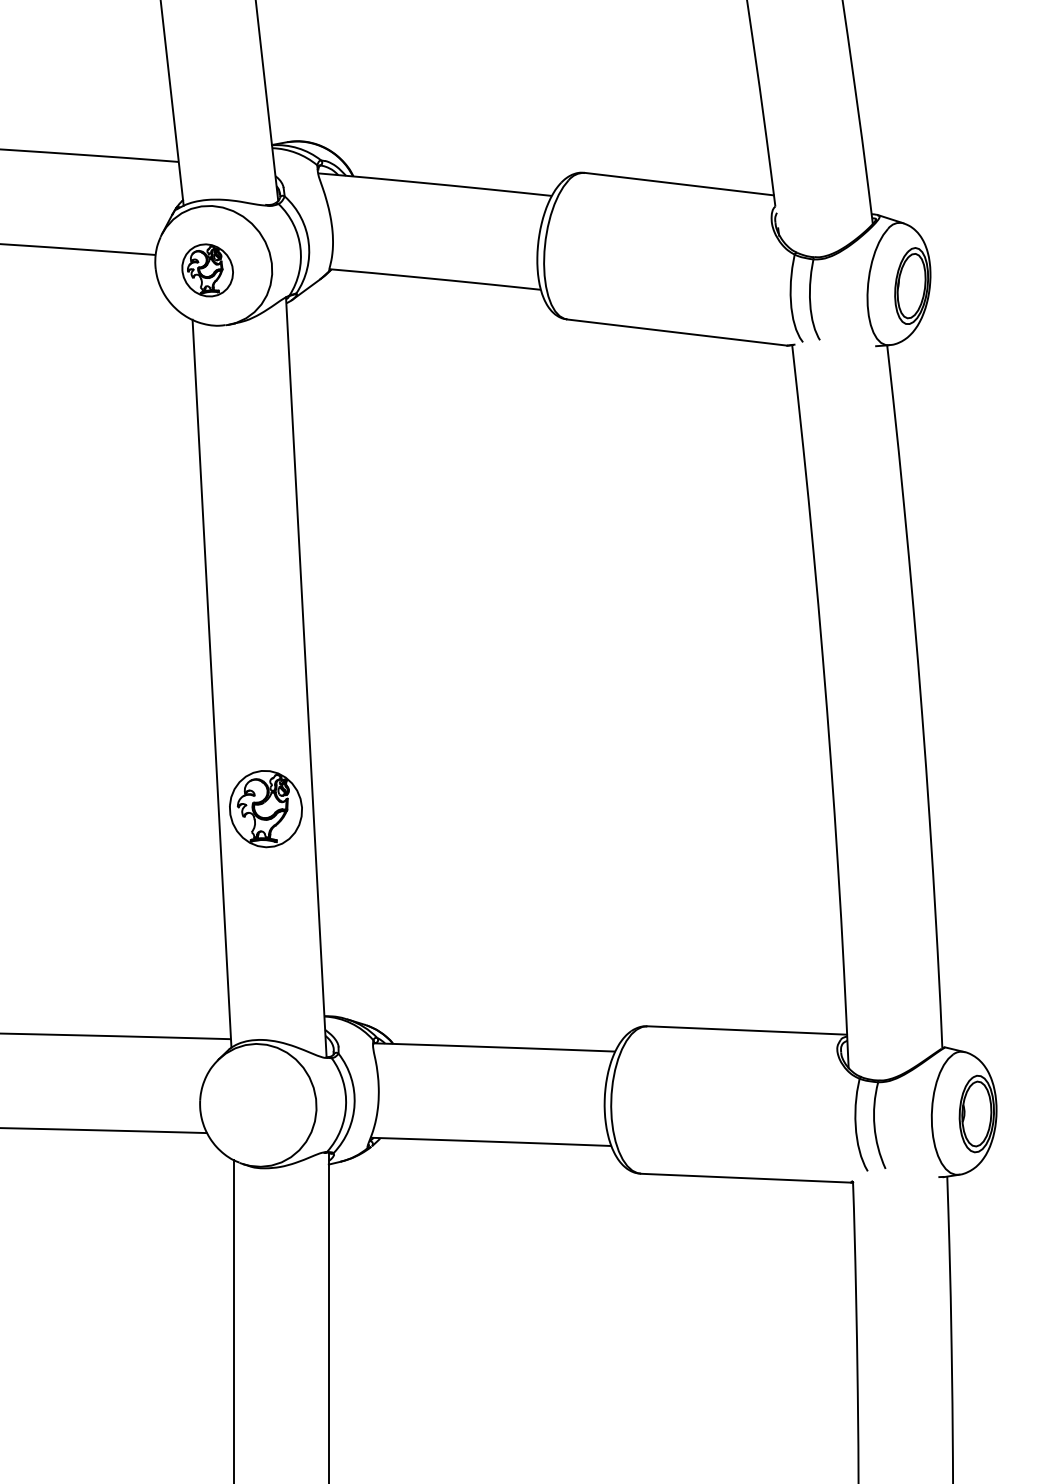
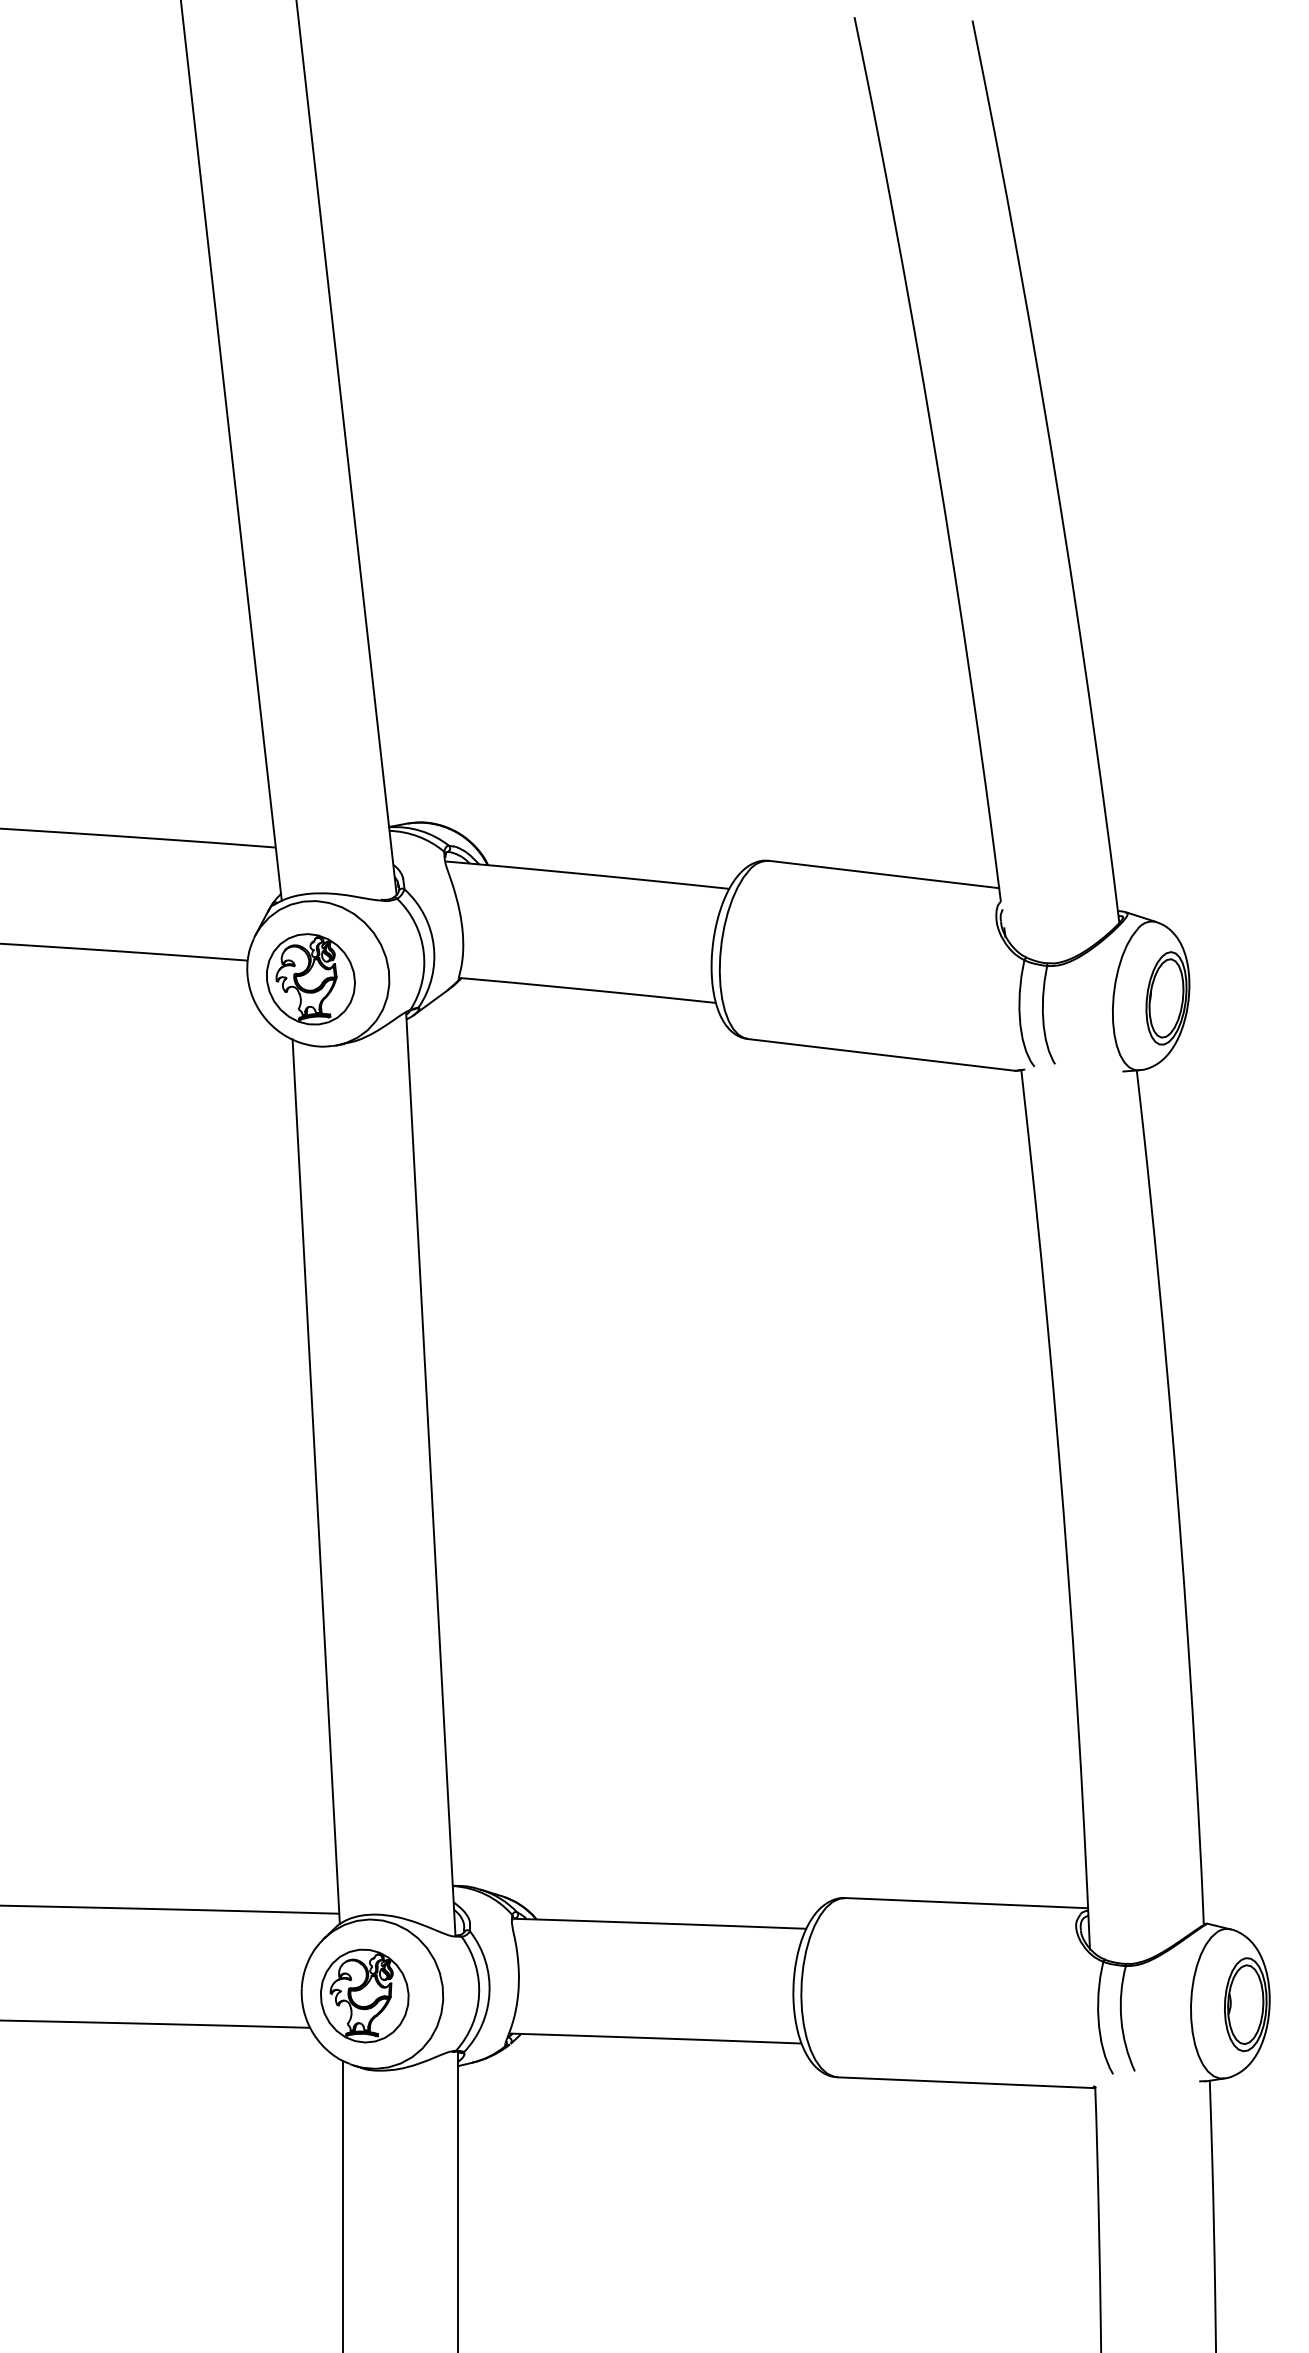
part: (207, 270) -> (310, 979), size x1.43
part: (265, 808) -> (364, 1995), moved

